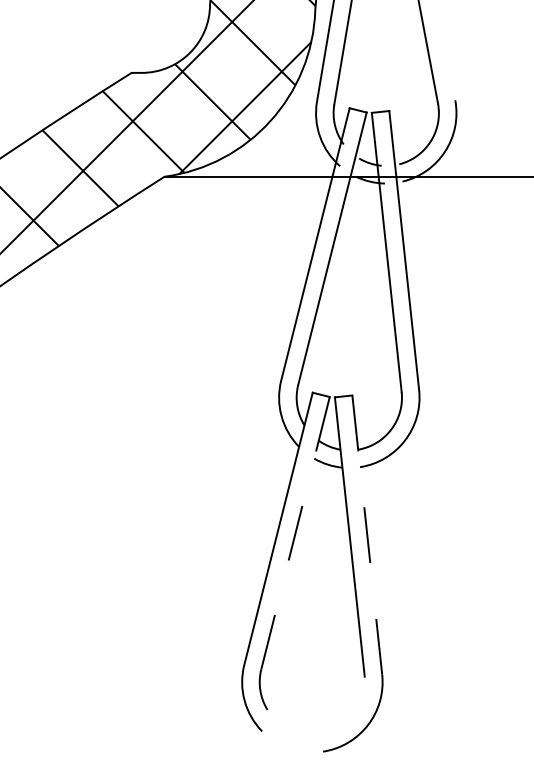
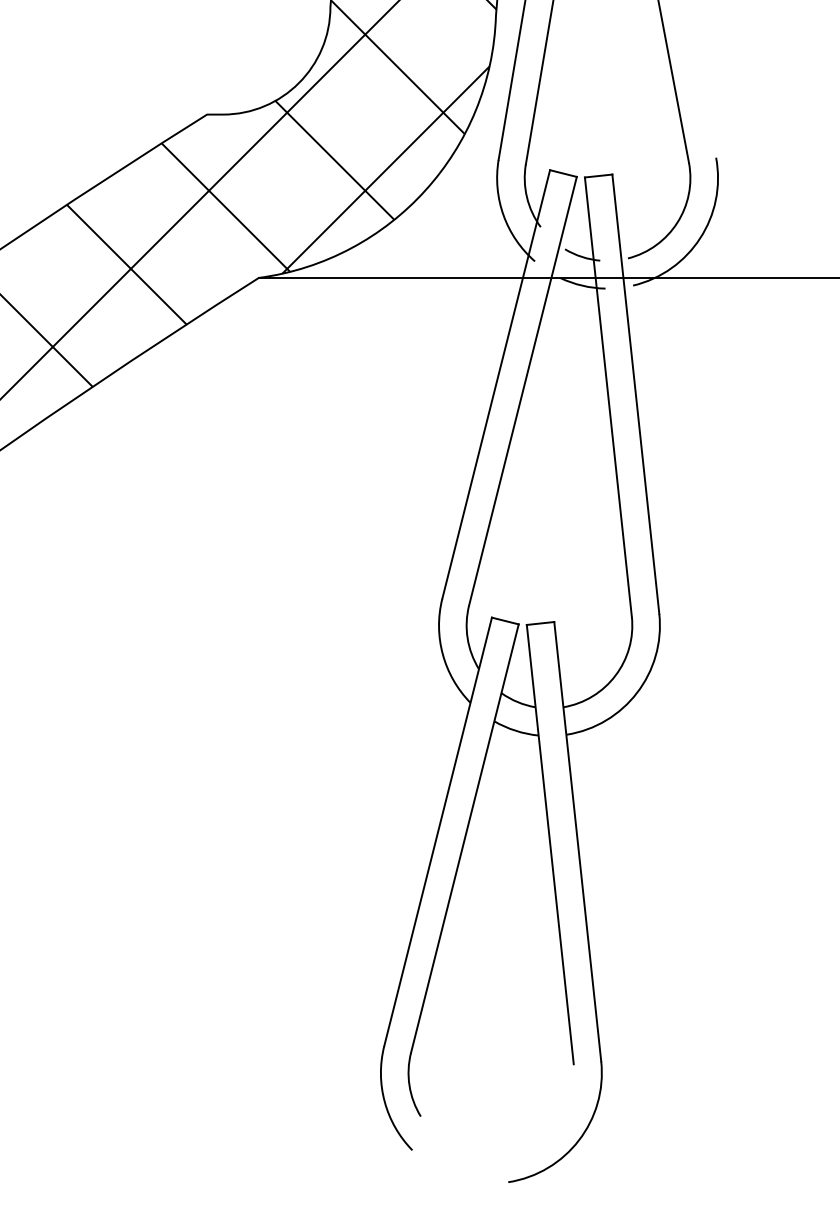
line: (295, 533) -> (464, 839), dashed -> solid
line: (367, 535) -> (578, 842), dashed -> solid

